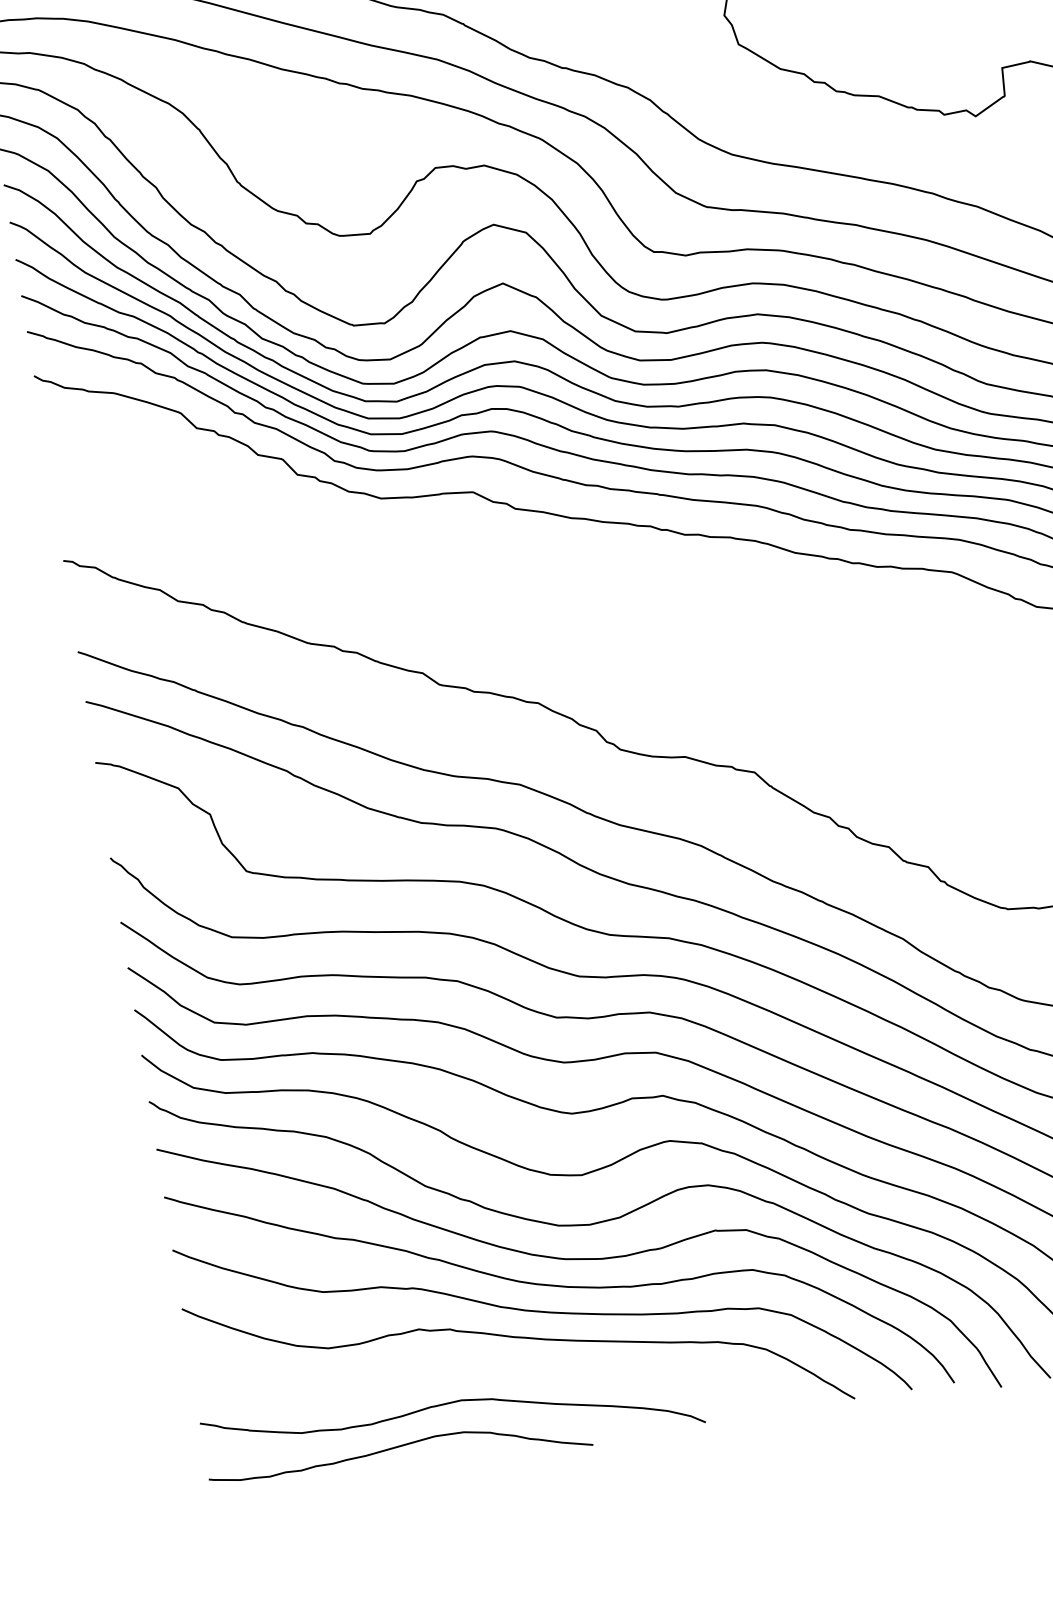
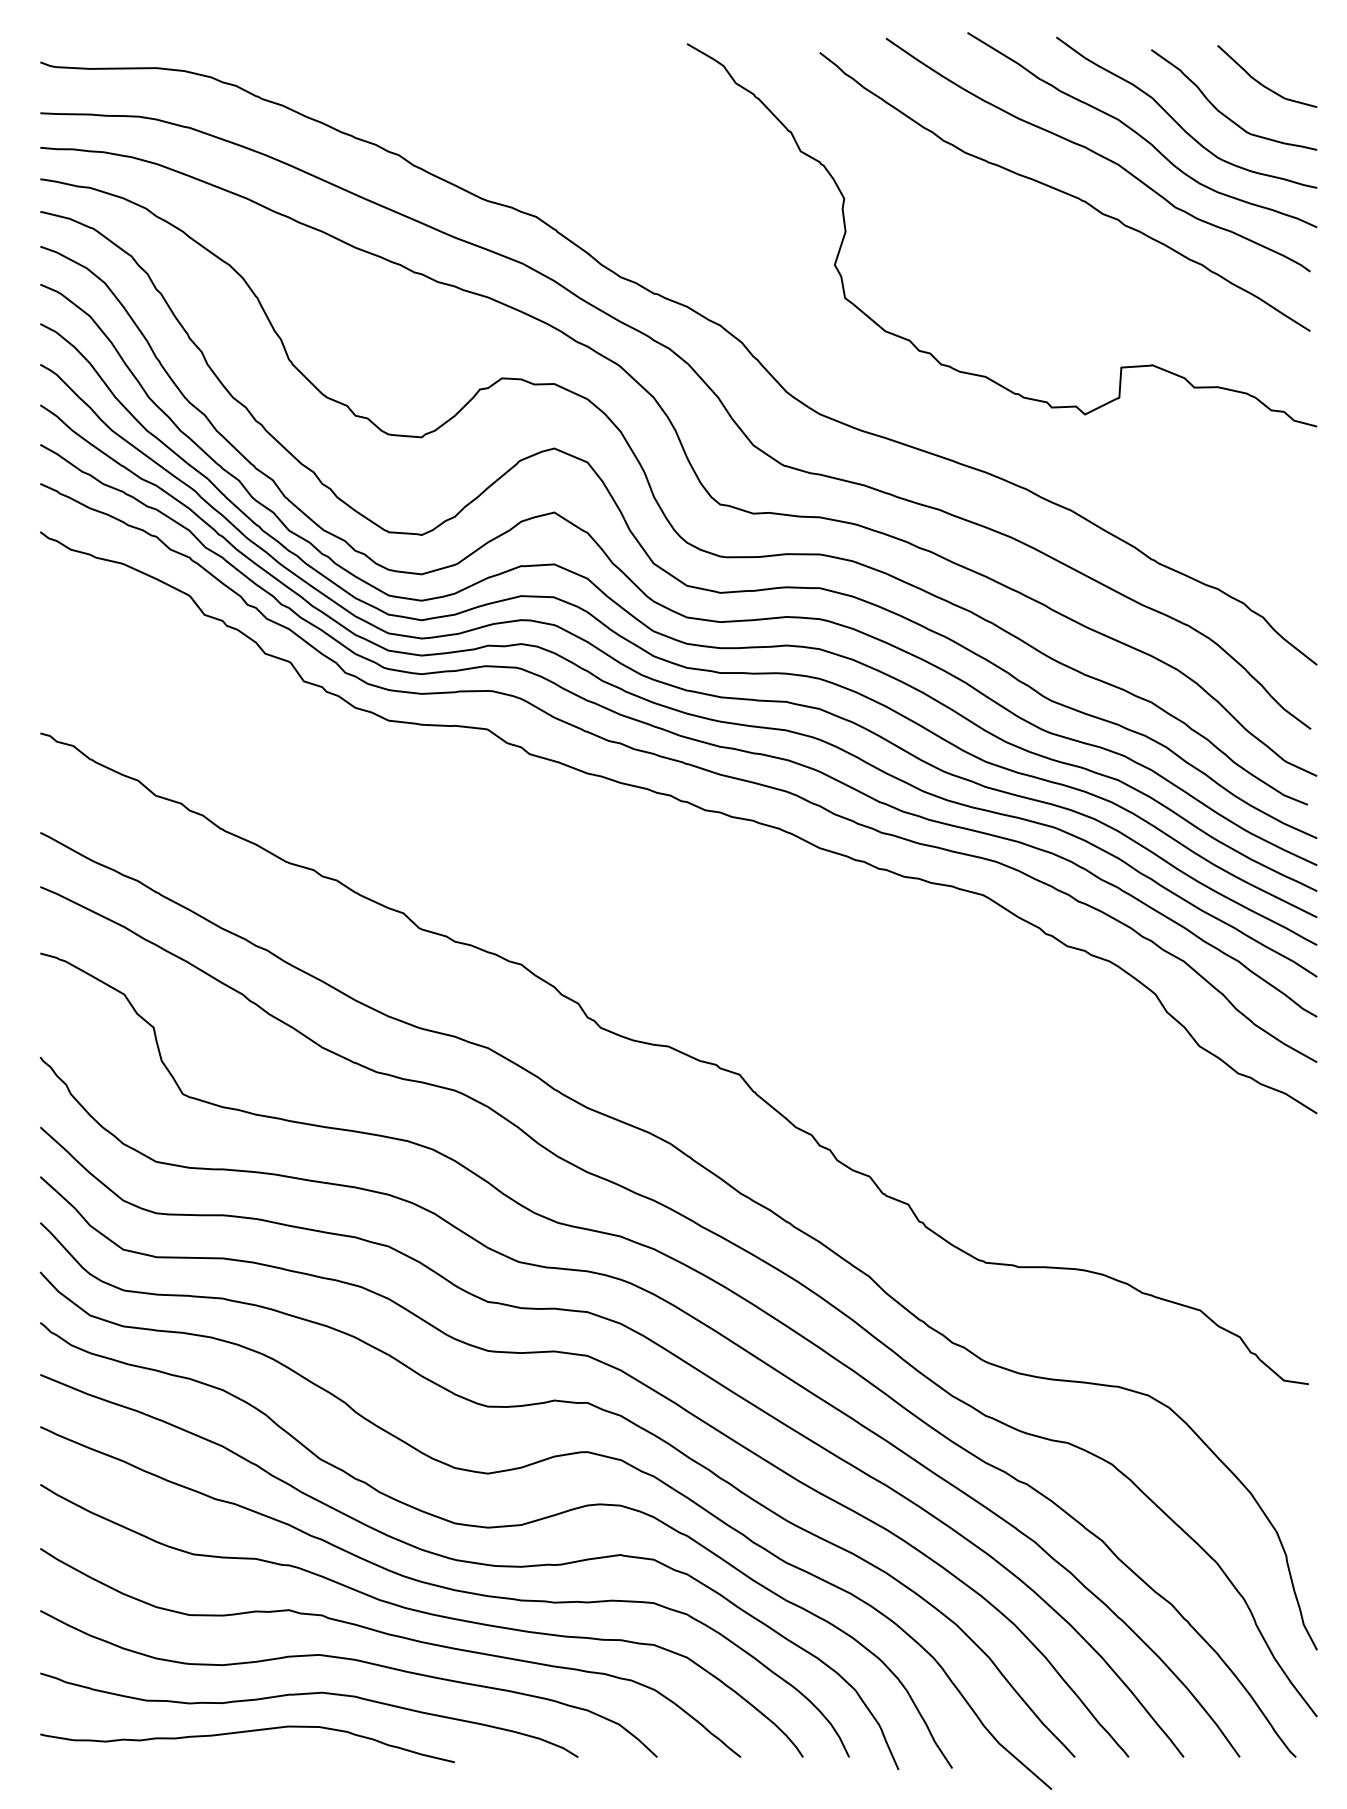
curve: (482, 1366) -> (350, 1660), added

